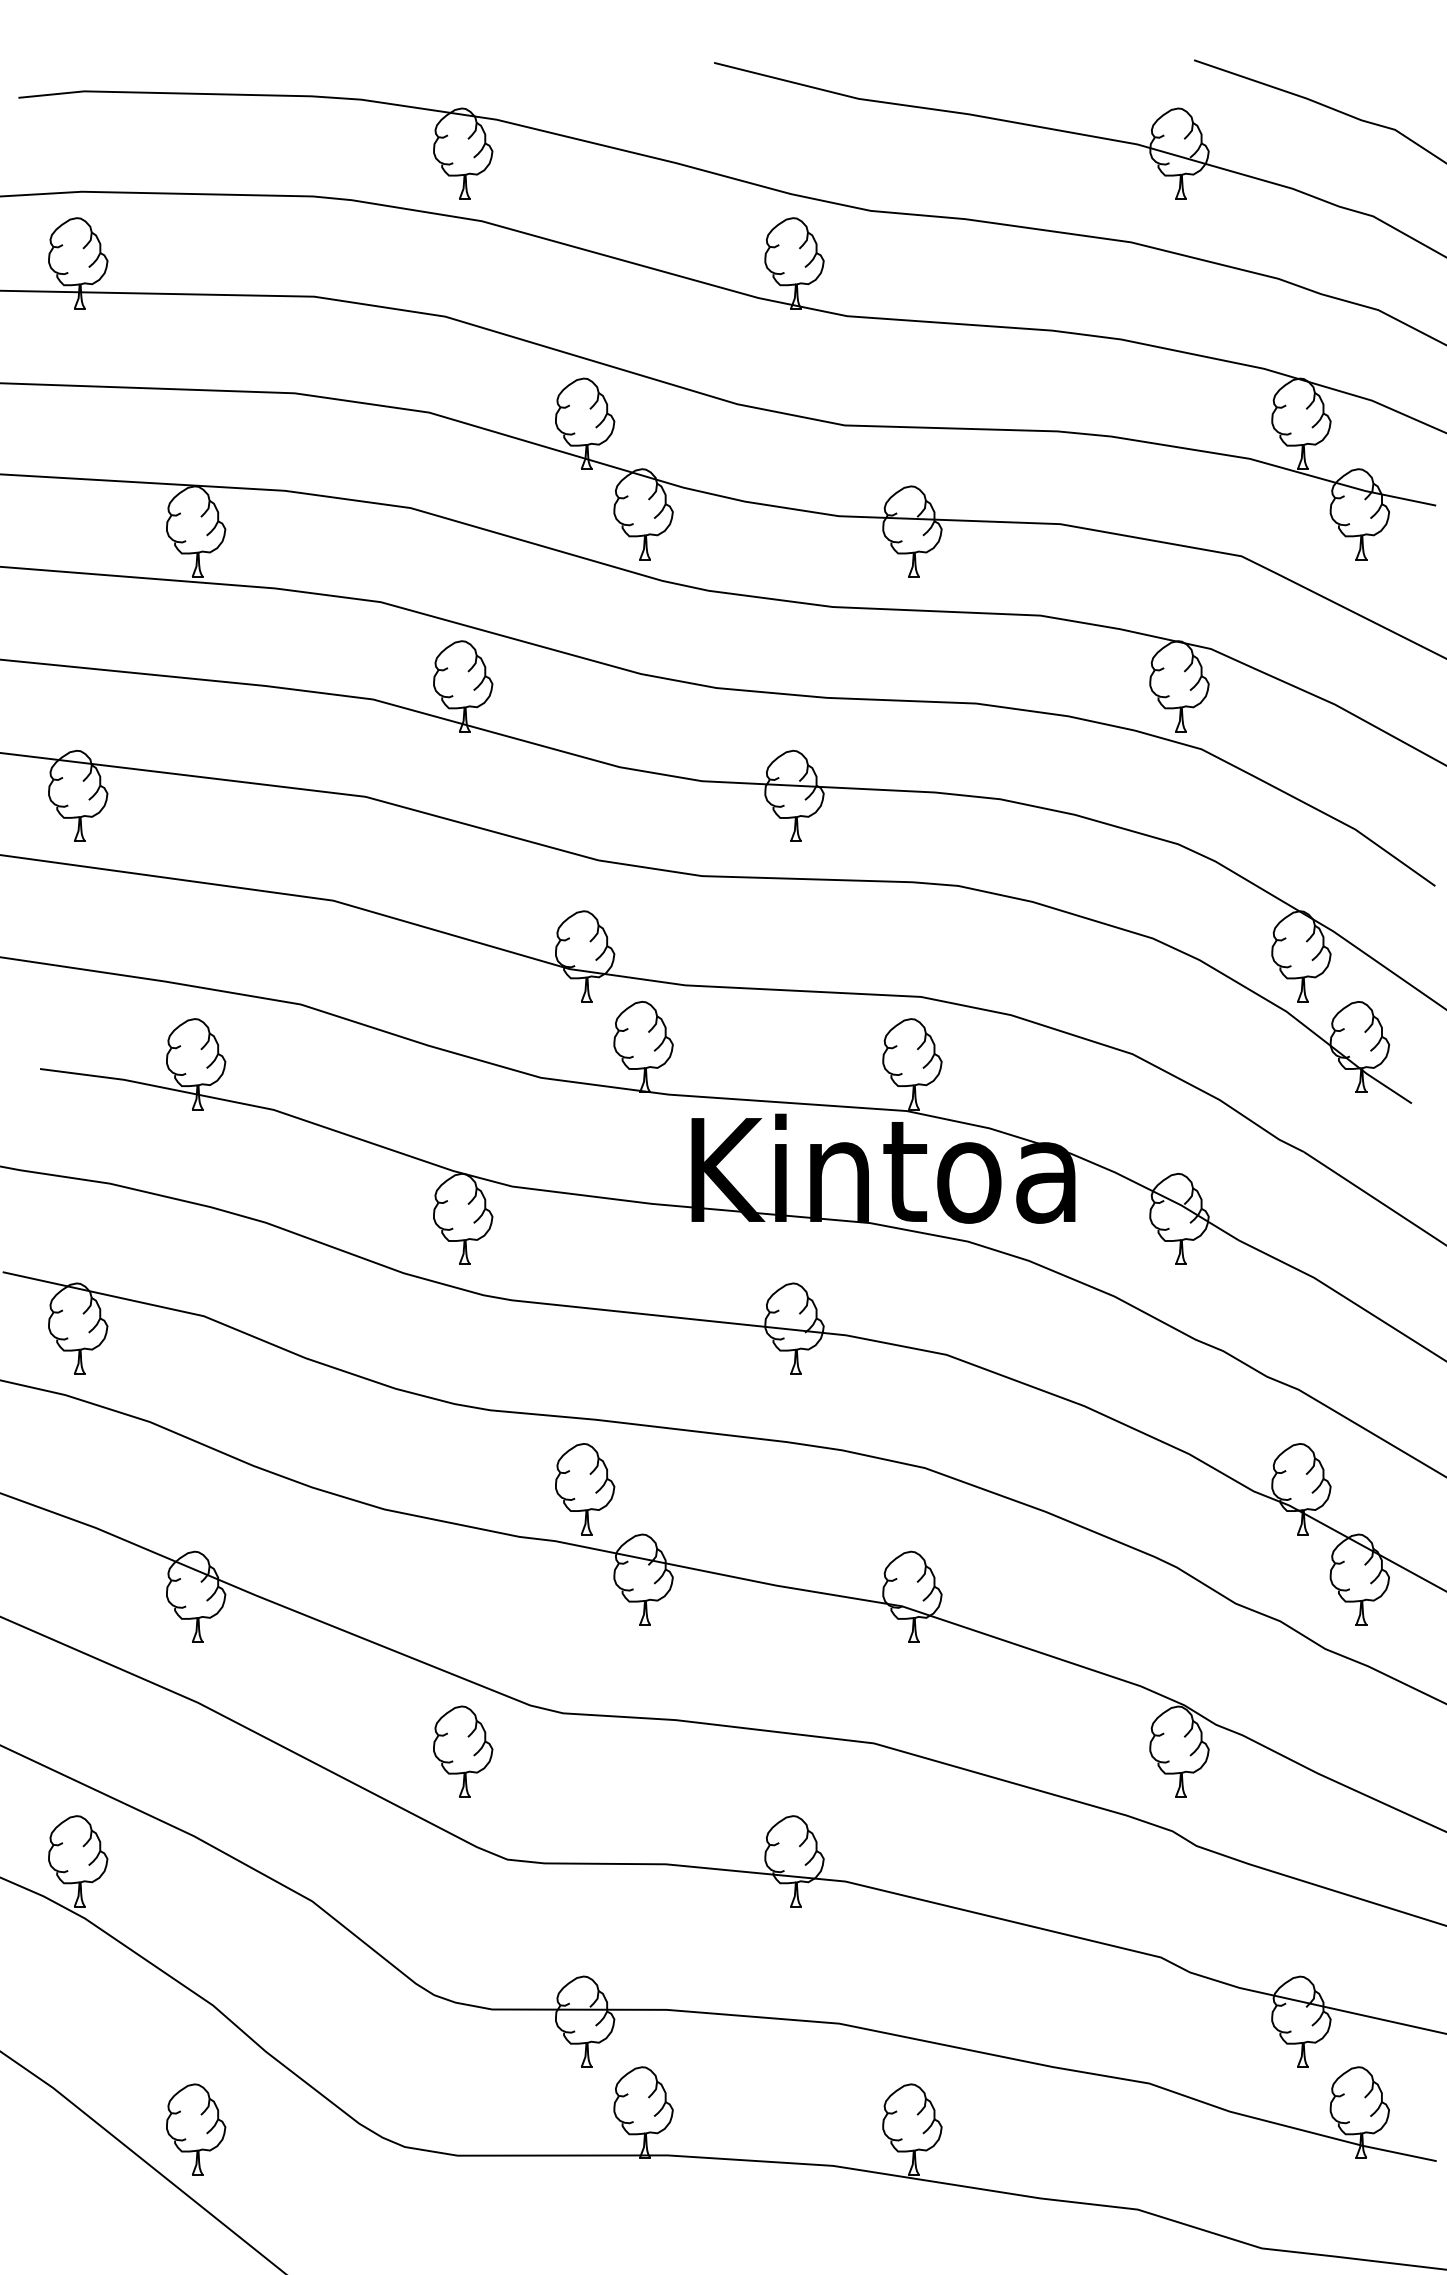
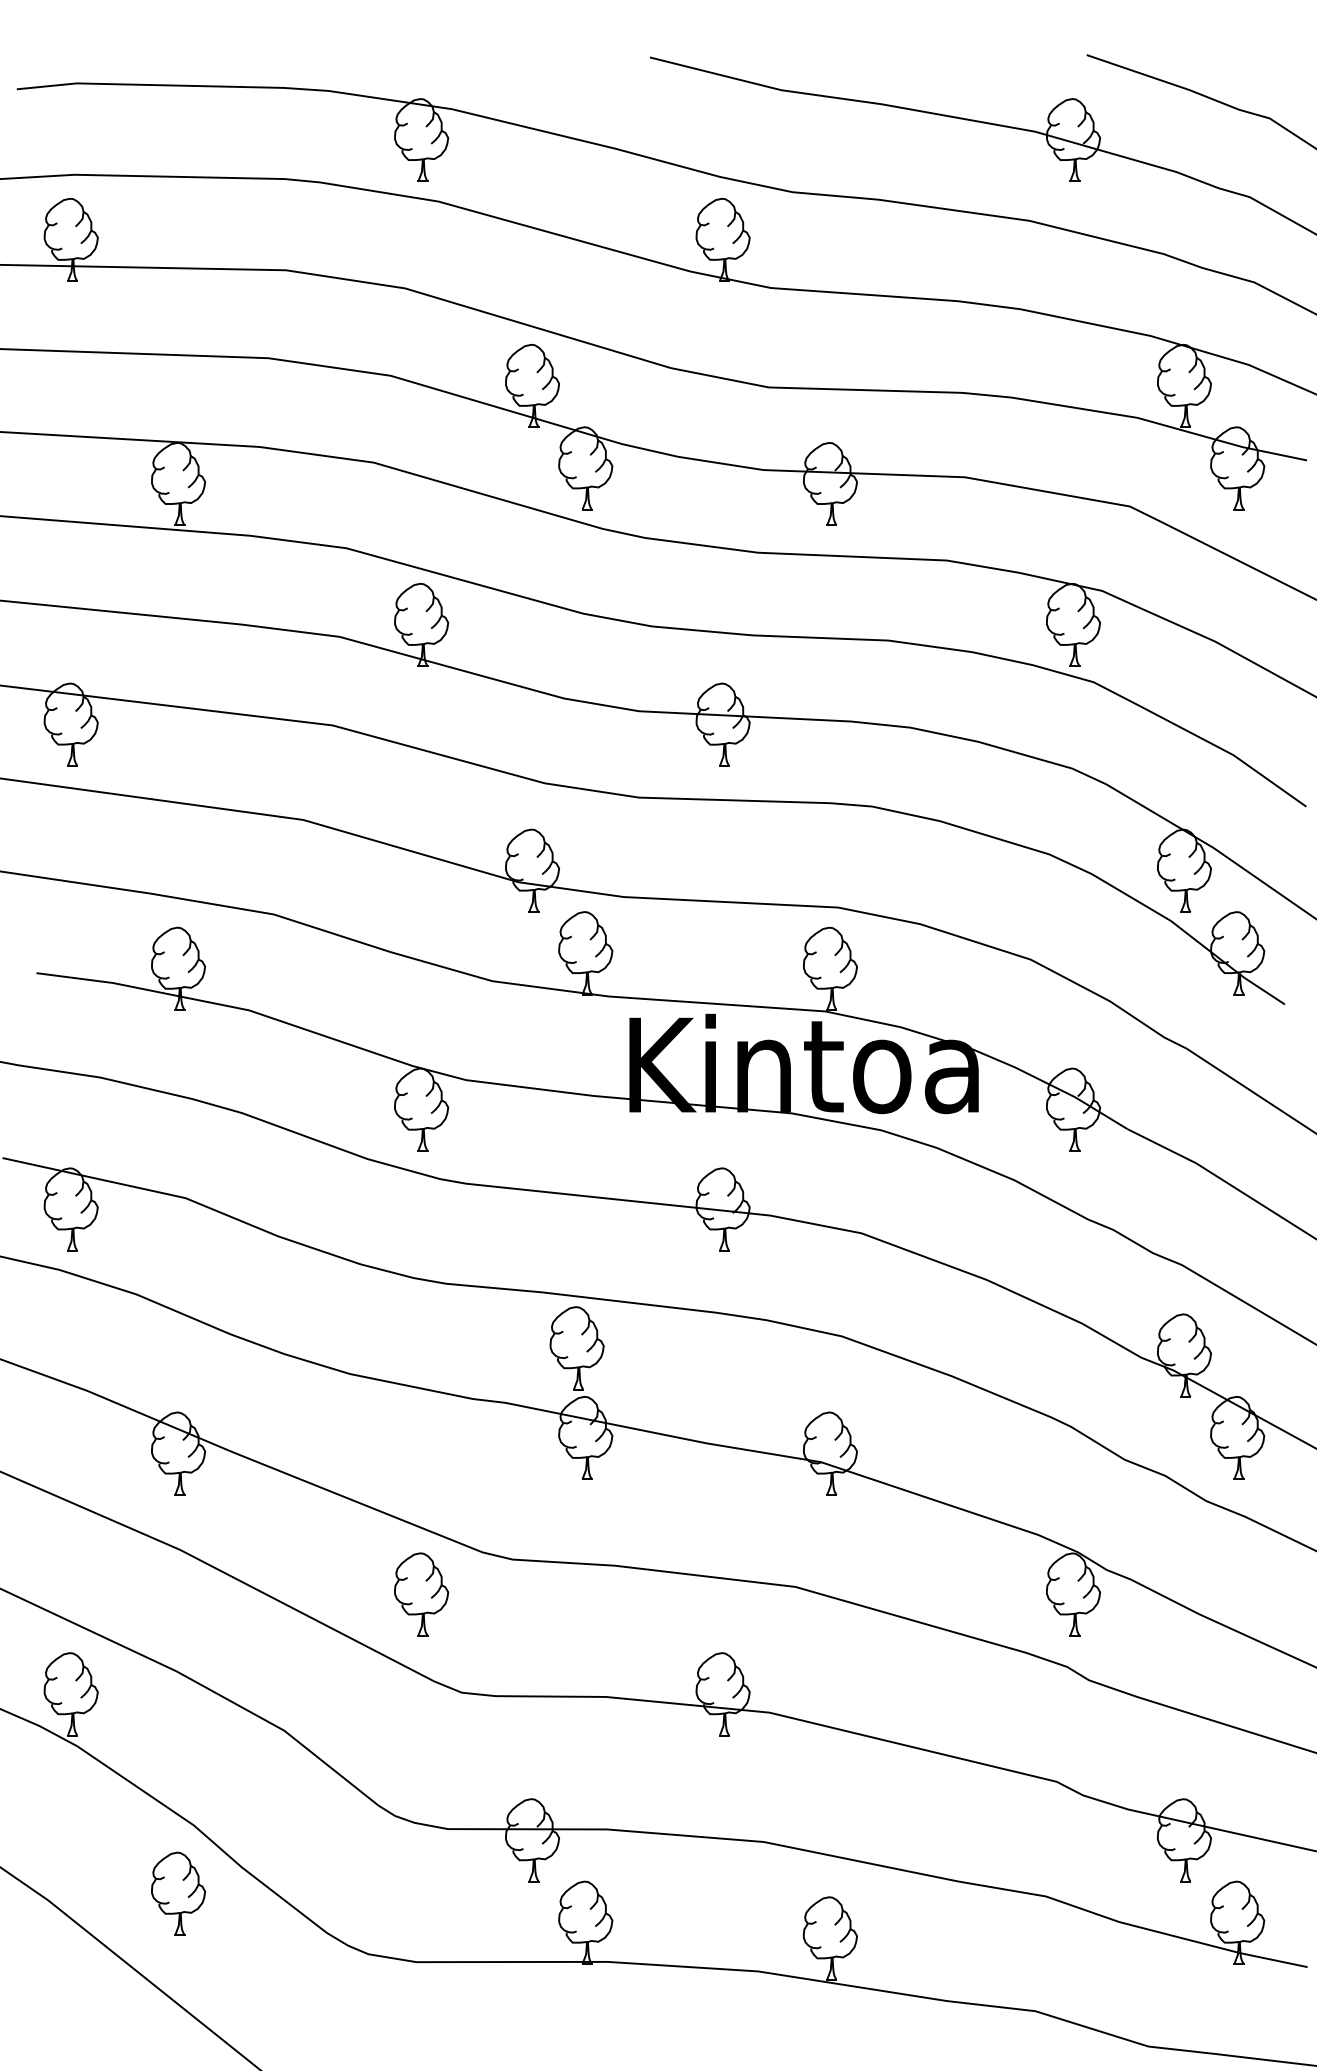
part: (585, 1489) -> (577, 1348), moved
part: (196, 2129) -> (178, 1893), moved

